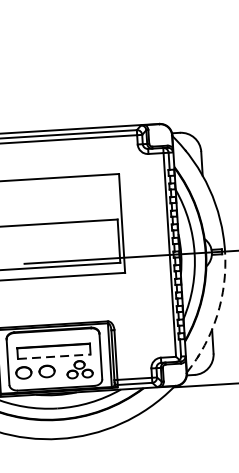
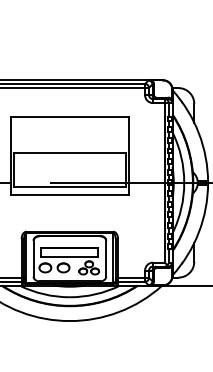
arc: (216, 315) -> (198, 232), dashed -> solid
line: (55, 356) -> (70, 256), dashed -> solid

